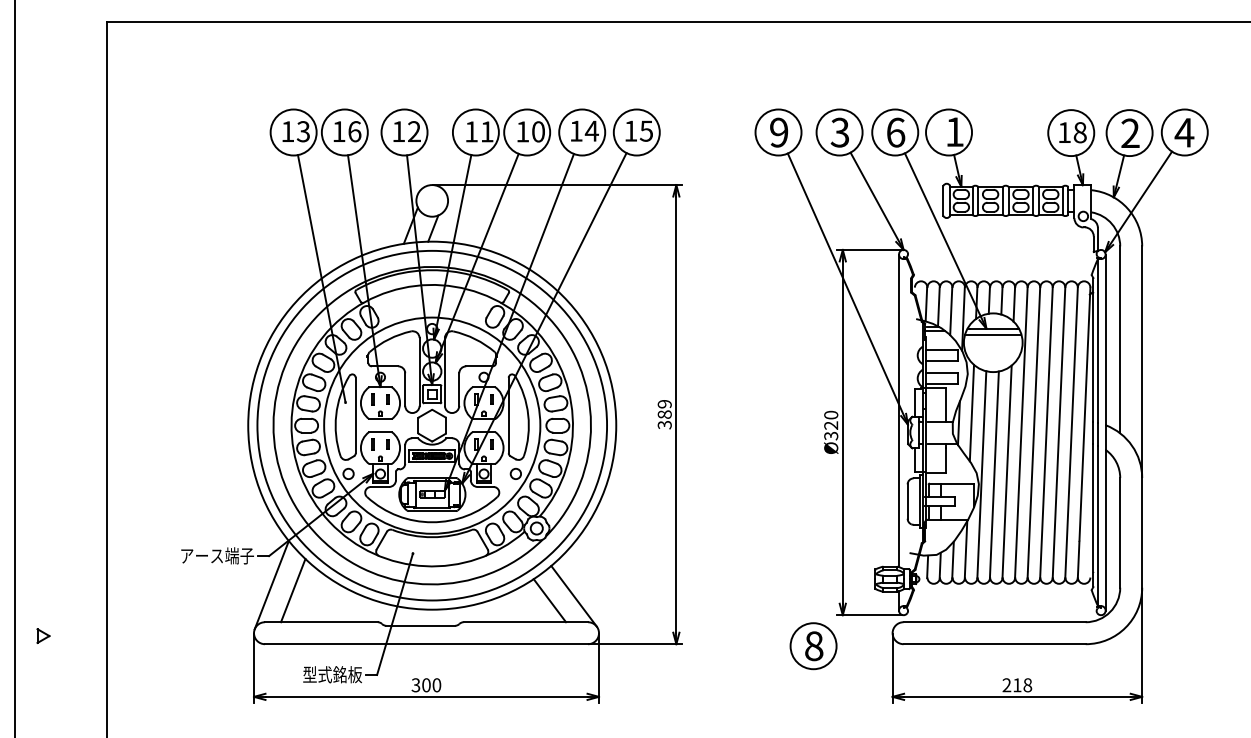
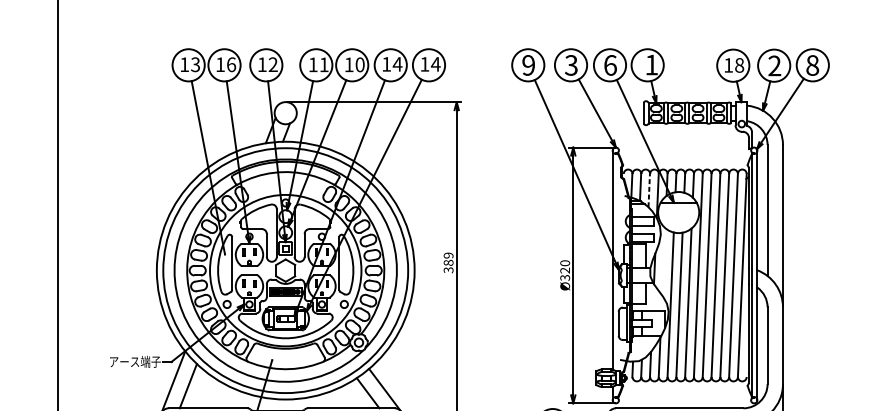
text: (646, 130) -> (435, 63), 15 -> 14
text: (1184, 132) -> (812, 65), 4 -> 8
line: (951, 311) -> (649, 190), solid -> dashed
line: (993, 334) -> (678, 206), removed
line: (971, 412) -> (663, 261), removed

